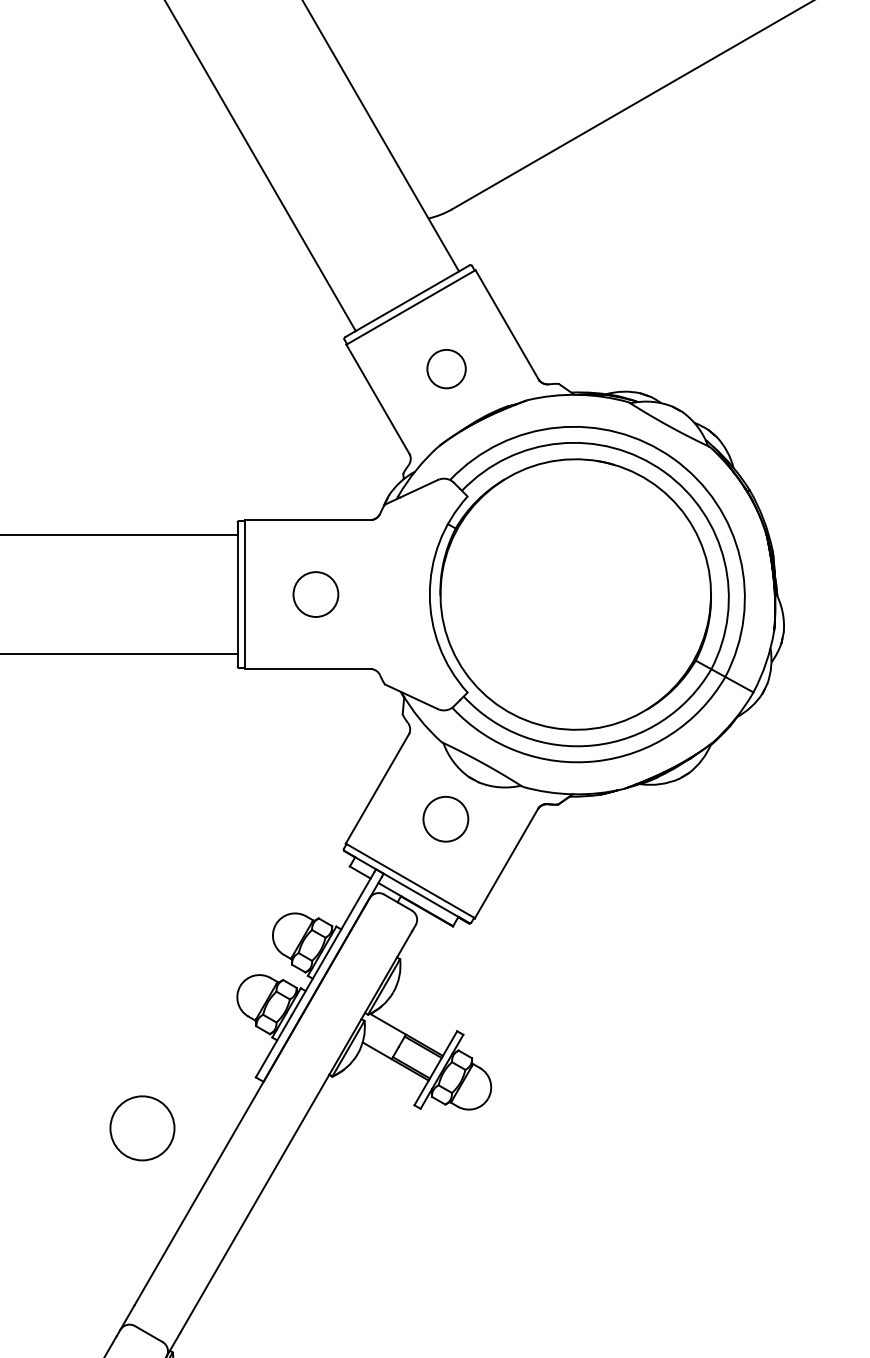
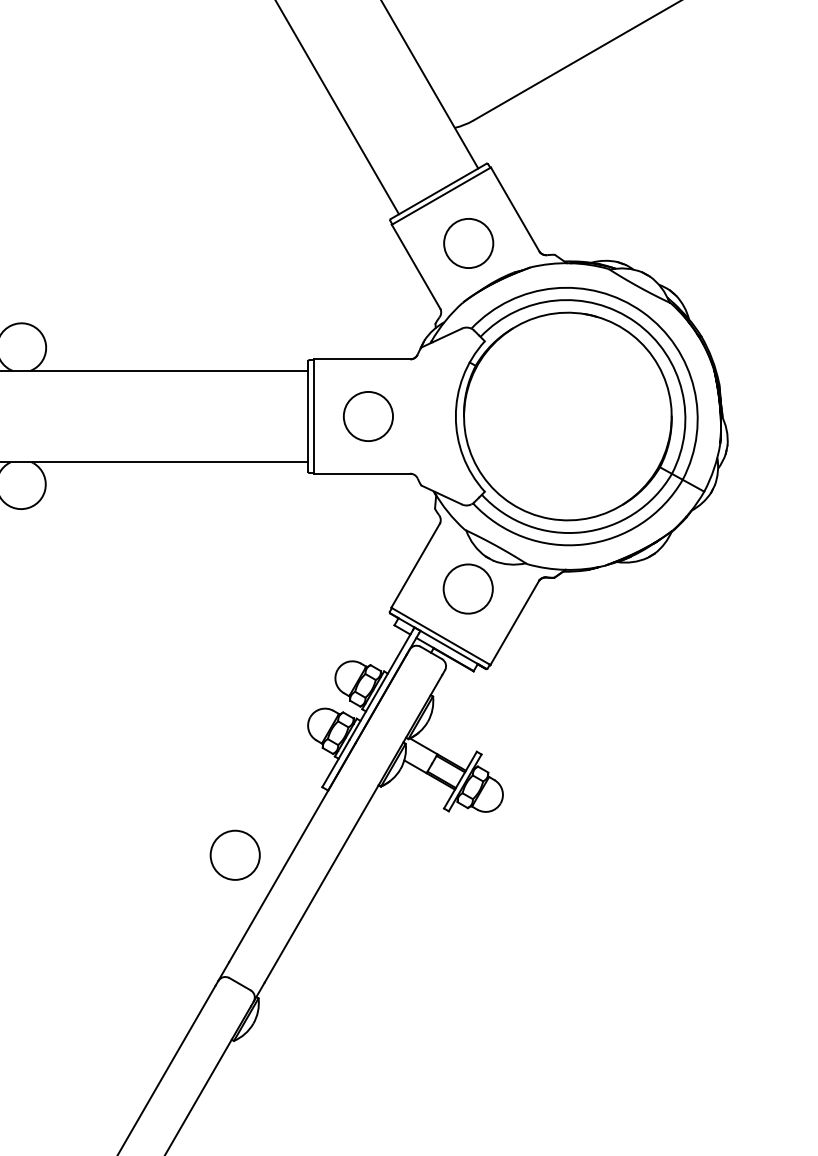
circle: (446, 369) -> (468, 243), size x1.67
circle: (316, 594) -> (368, 416), size x1.43
circle: (445, 818) -> (467, 588), size x1.43
circle: (141, 1127) -> (234, 854), moved

